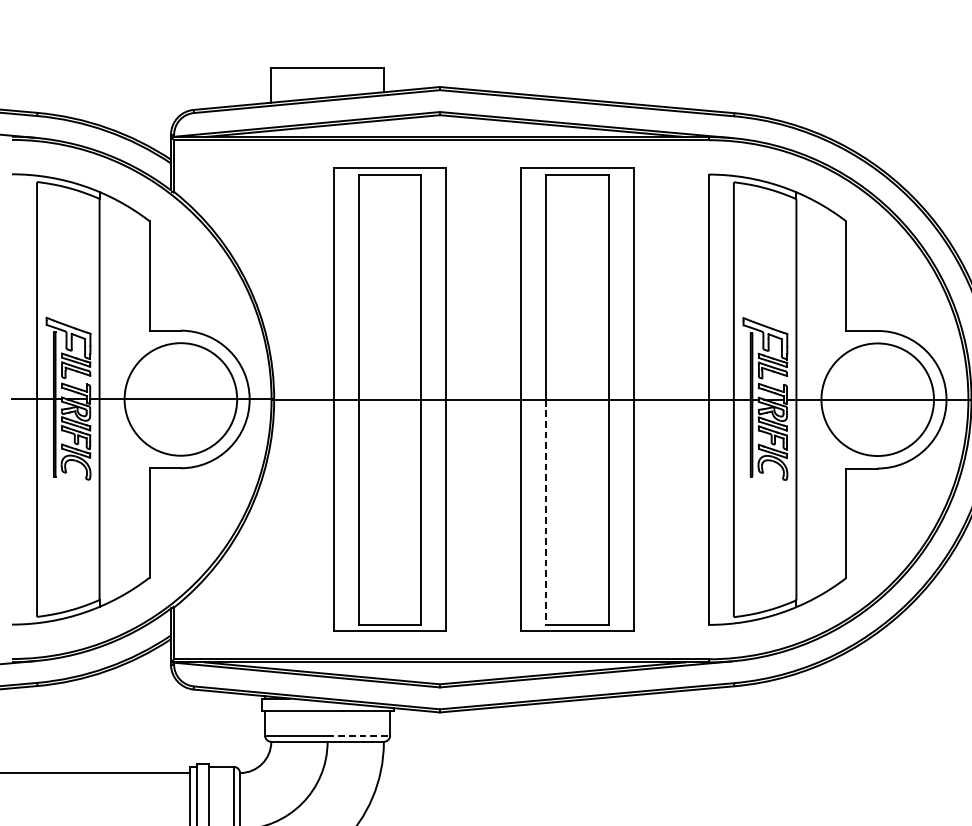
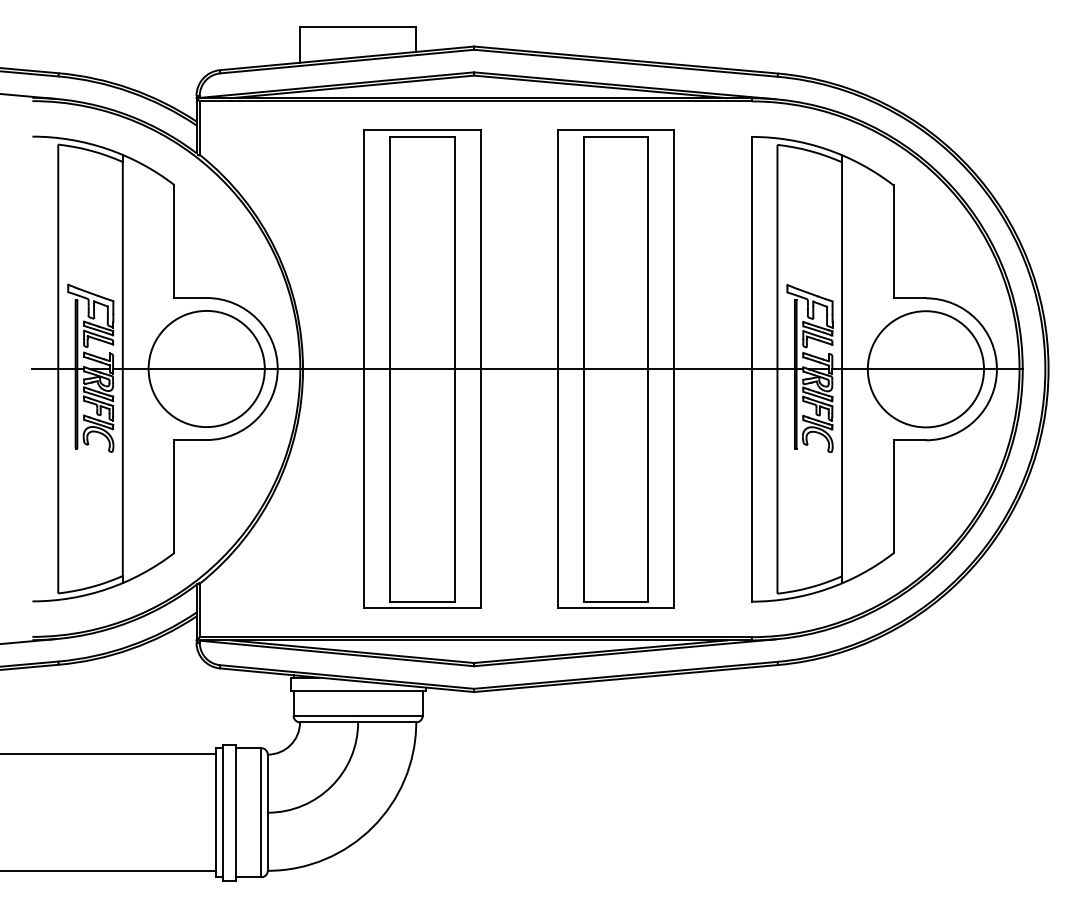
line: (545, 512) -> (583, 485), dashed -> solid
line: (358, 735) -> (390, 715), dashed -> solid

